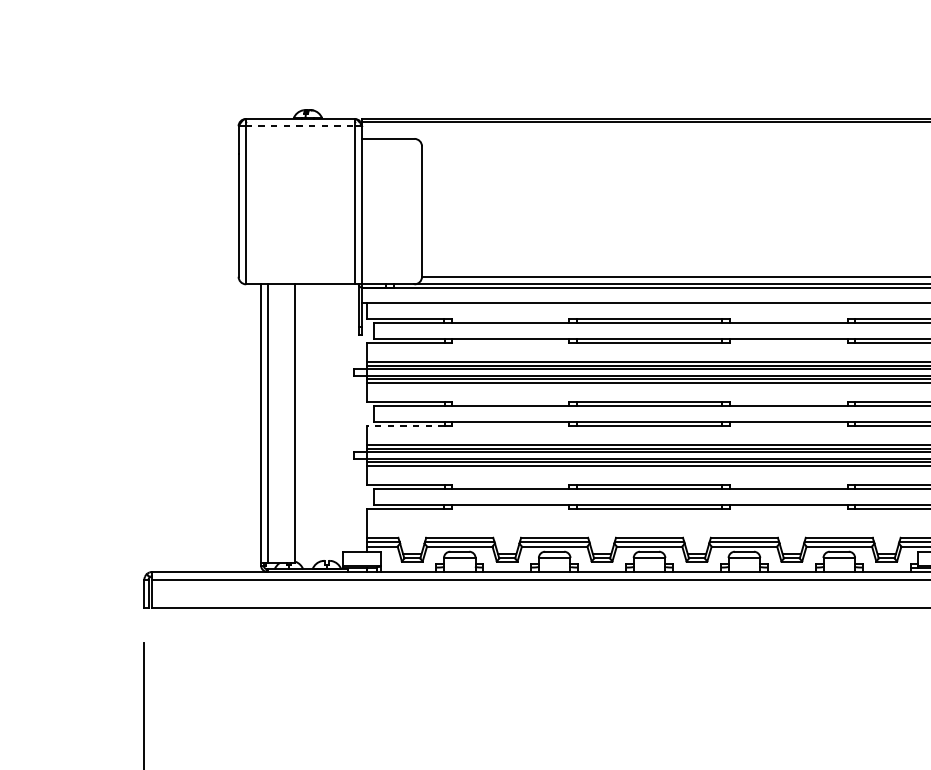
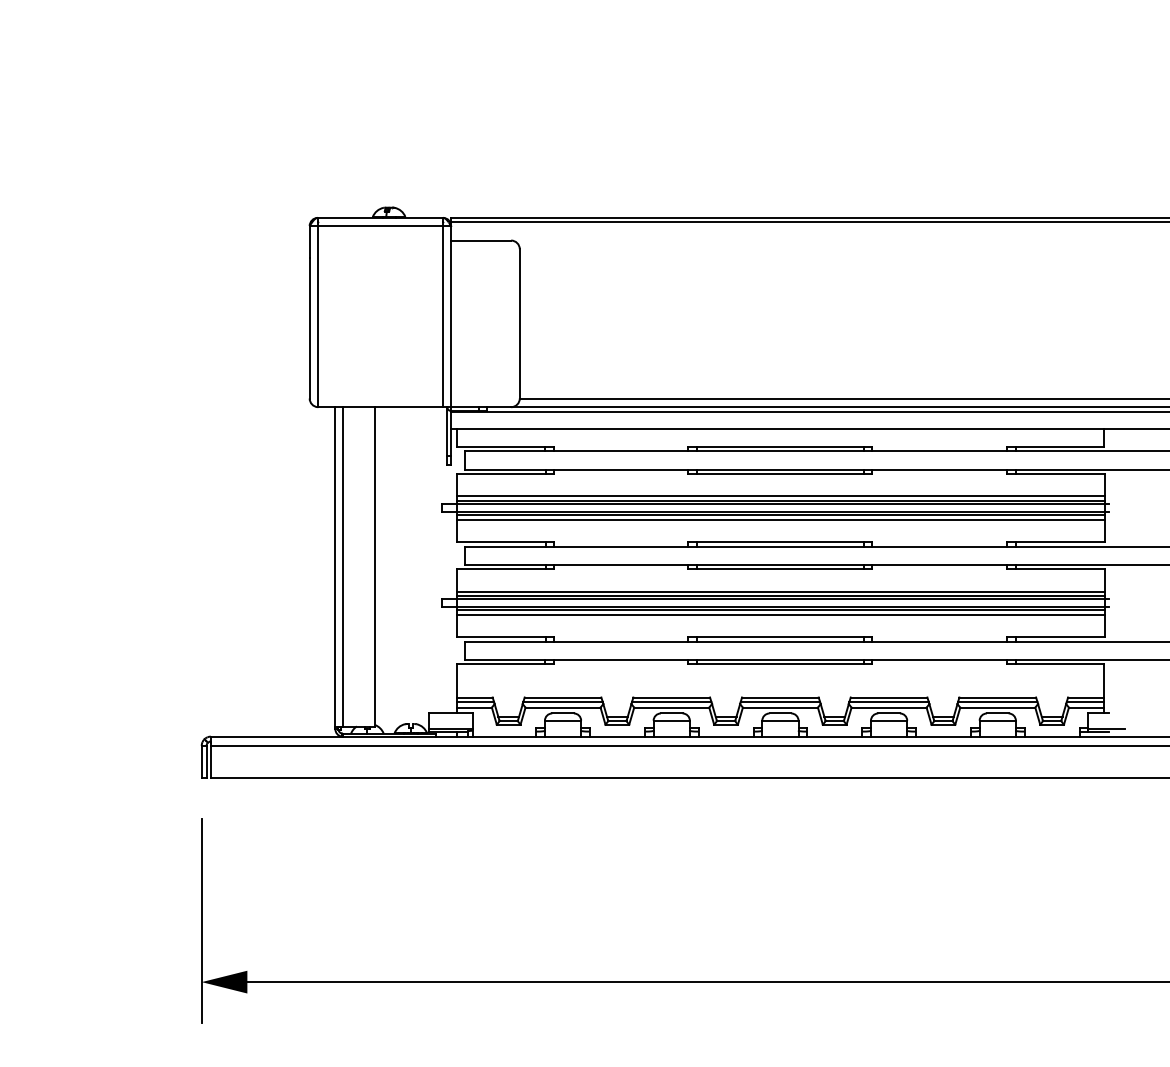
line: (300, 126) -> (380, 226), dashed -> solid
line: (406, 426) -> (501, 569), dashed -> solid

